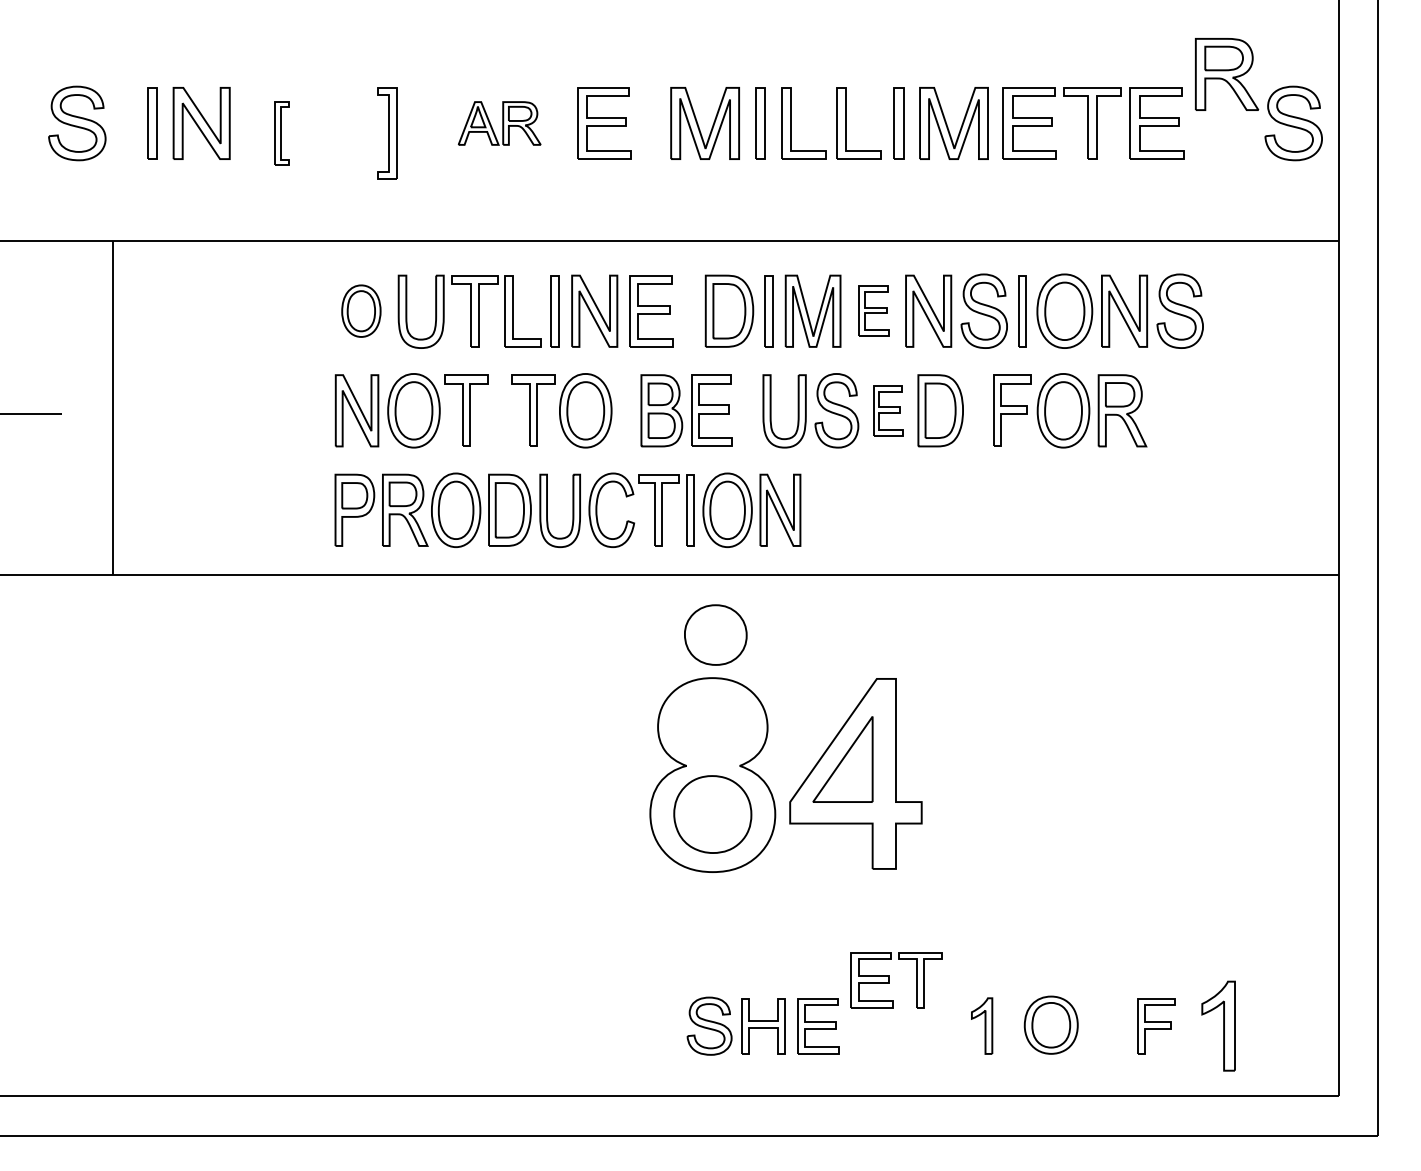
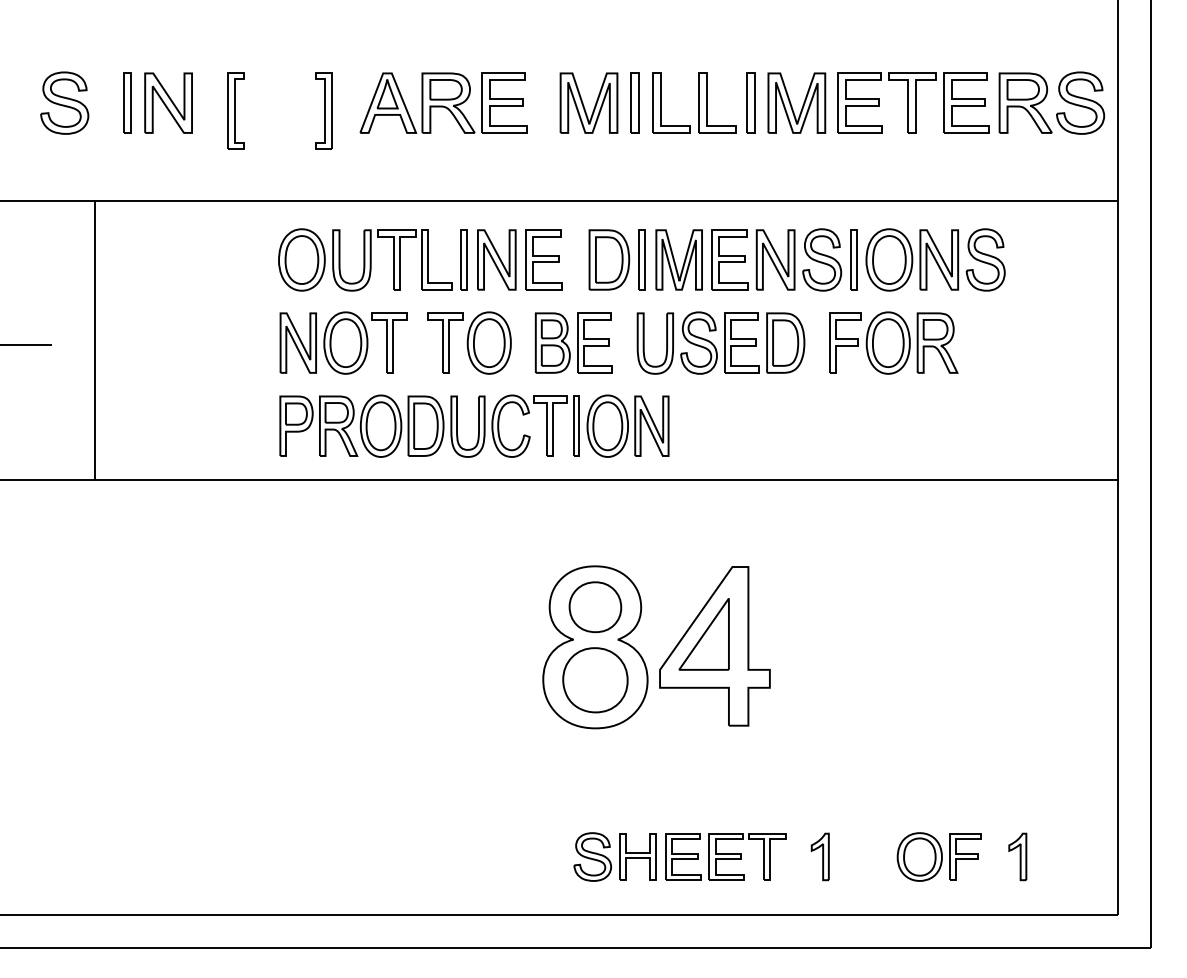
part: (1227, 74) -> (1026, 103), moved
part: (499, 123) -> (417, 103), size x1.67
part: (281, 133) -> (235, 111), size x1.43
part: (361, 310) -> (302, 259), size x1.43
part: (874, 311) -> (730, 260), size x1.43
part: (888, 410) -> (742, 342), size x1.43
part: (715, 634) -> (595, 606), moved
part: (889, 980) -> (741, 857), moved
part: (1050, 1024) -> (919, 856), moved
part: (1218, 1025) -> (1017, 856), size x0.62

